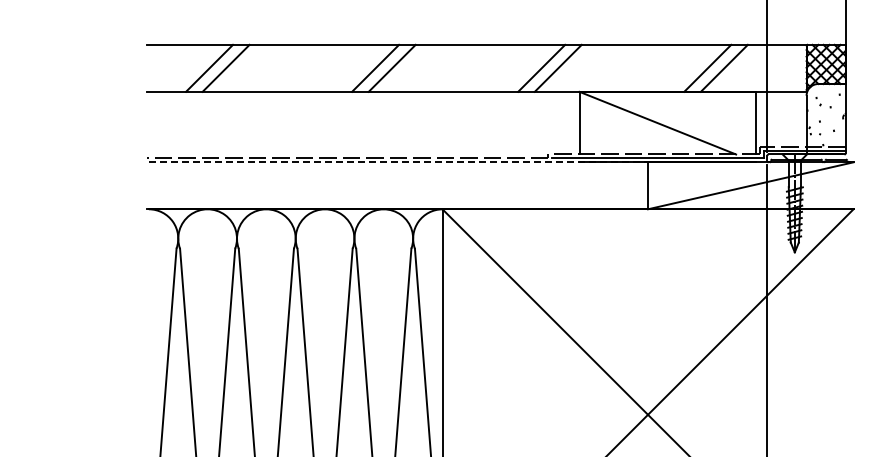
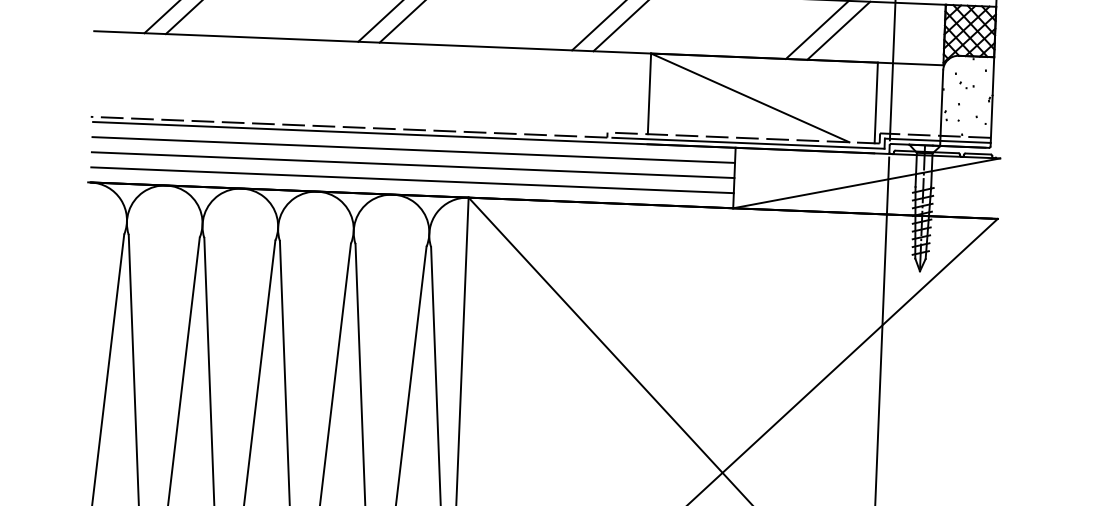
line: (398, 162) -> (414, 135), dashed -> solid
line: (398, 174) -> (413, 150), added
line: (398, 185) -> (413, 164), added
line: (398, 197) -> (412, 180), added

